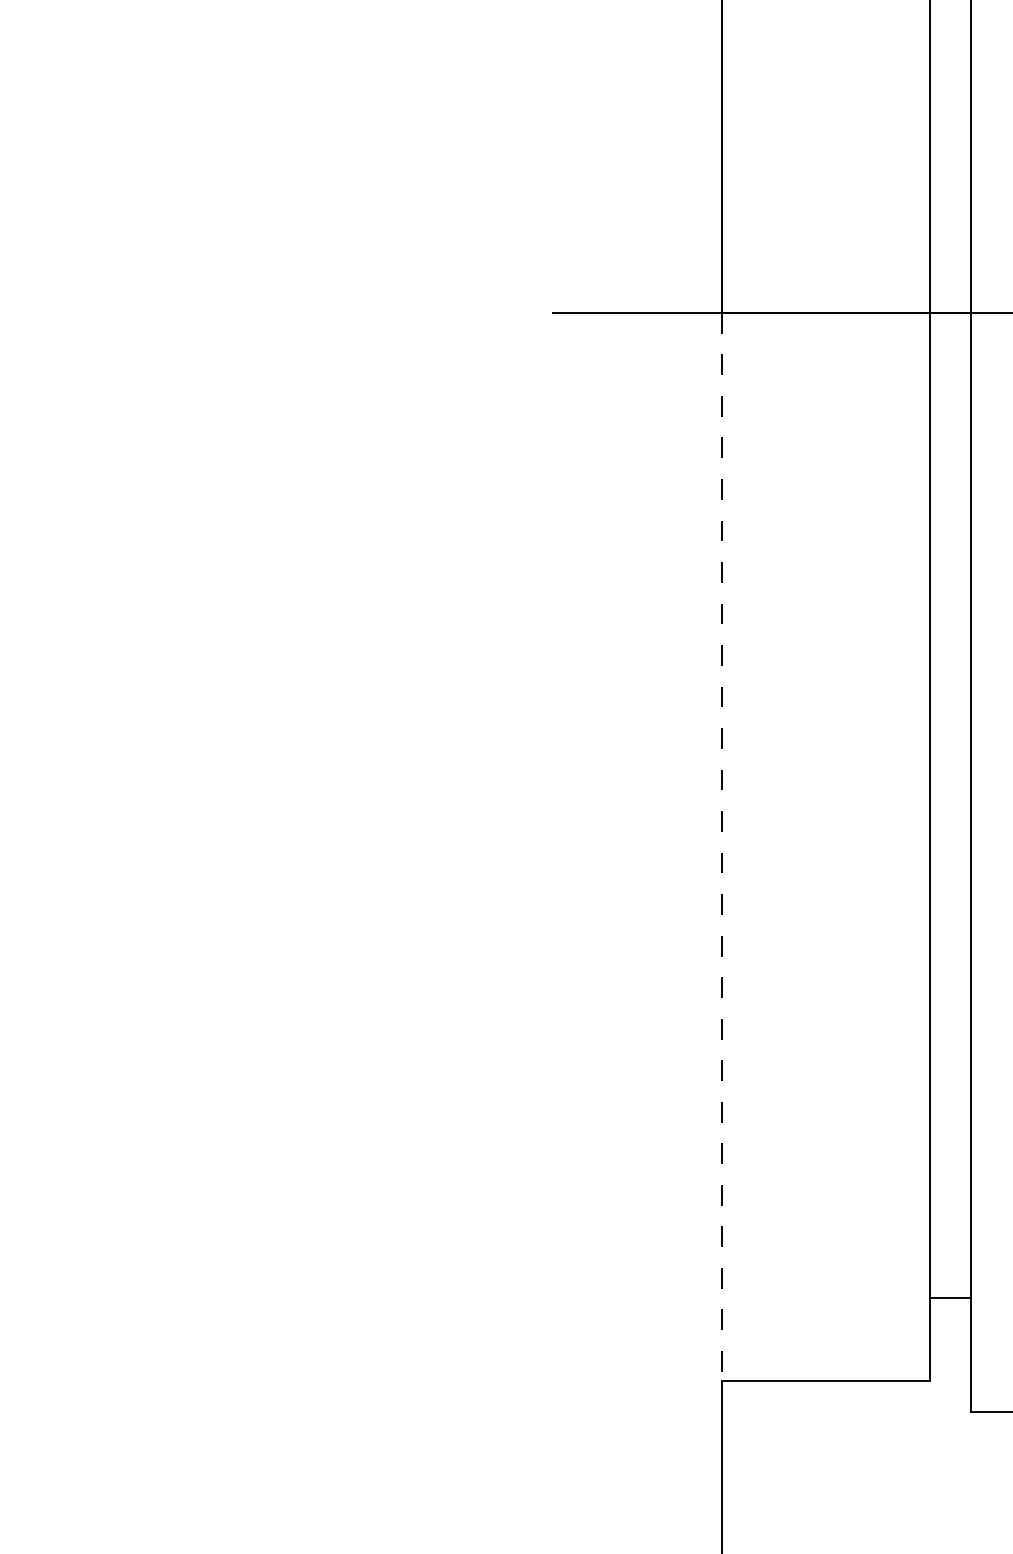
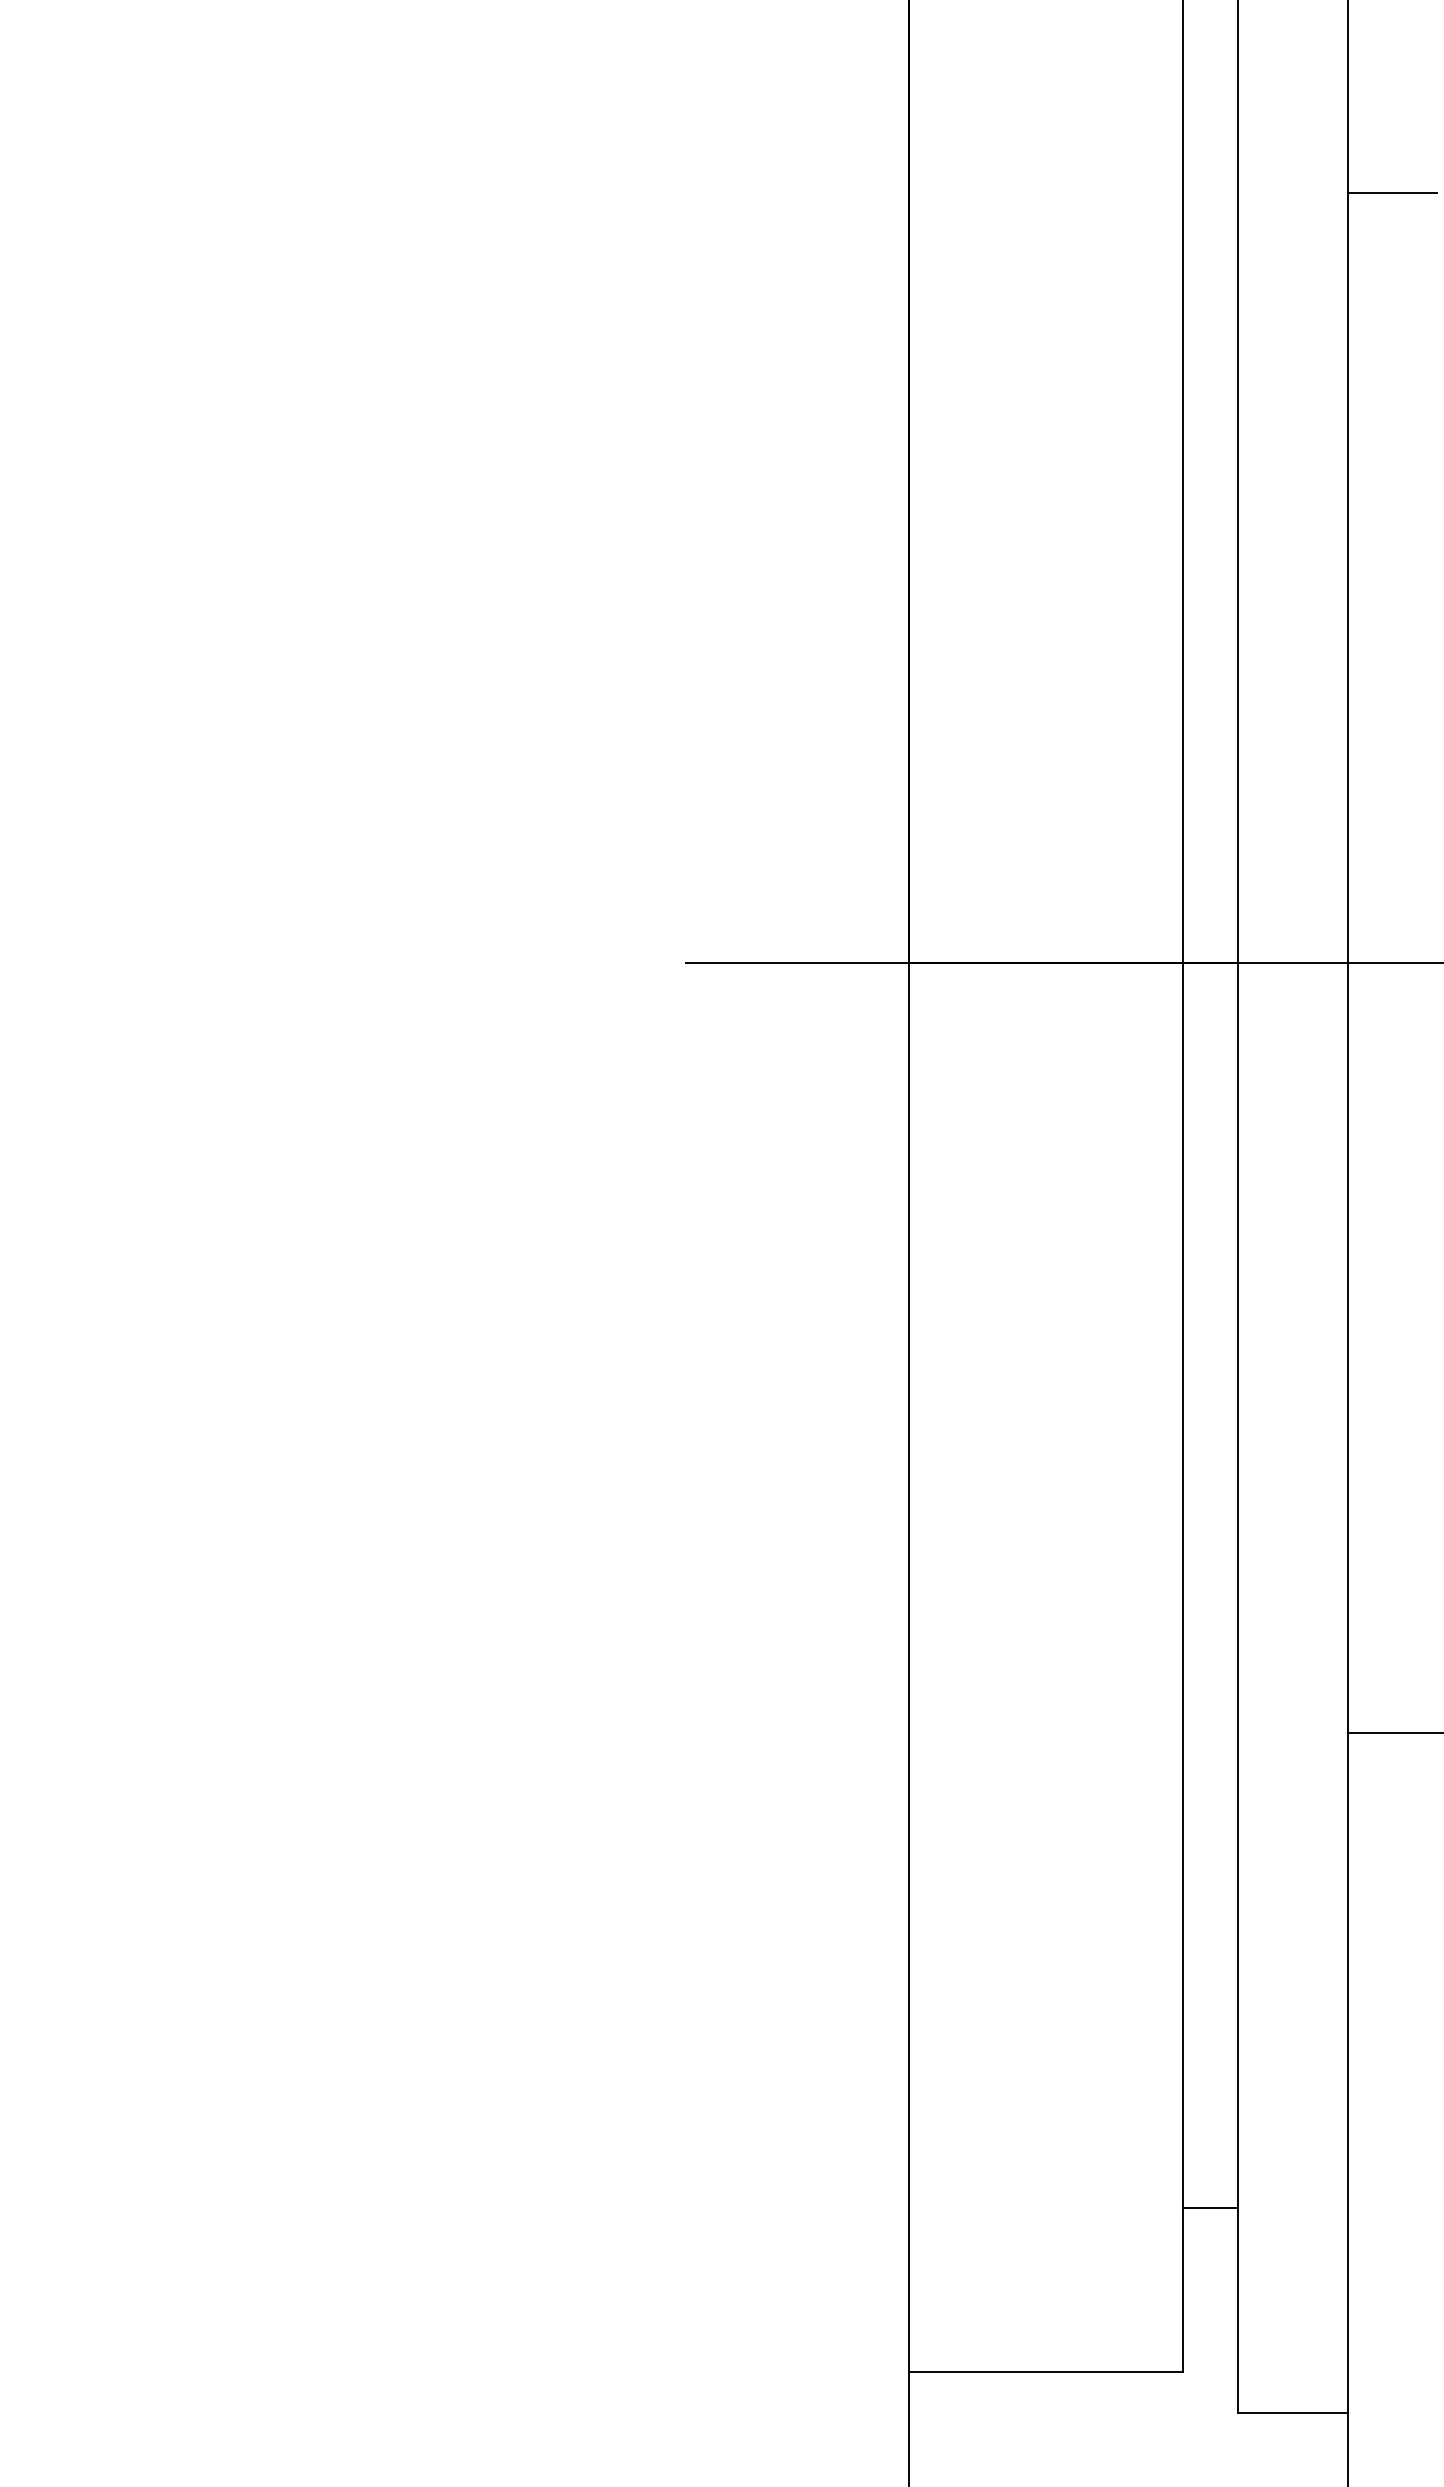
line: (722, 846) -> (909, 1667), dashed -> solid
line: (950, 1297) -> (1210, 2208), moved

